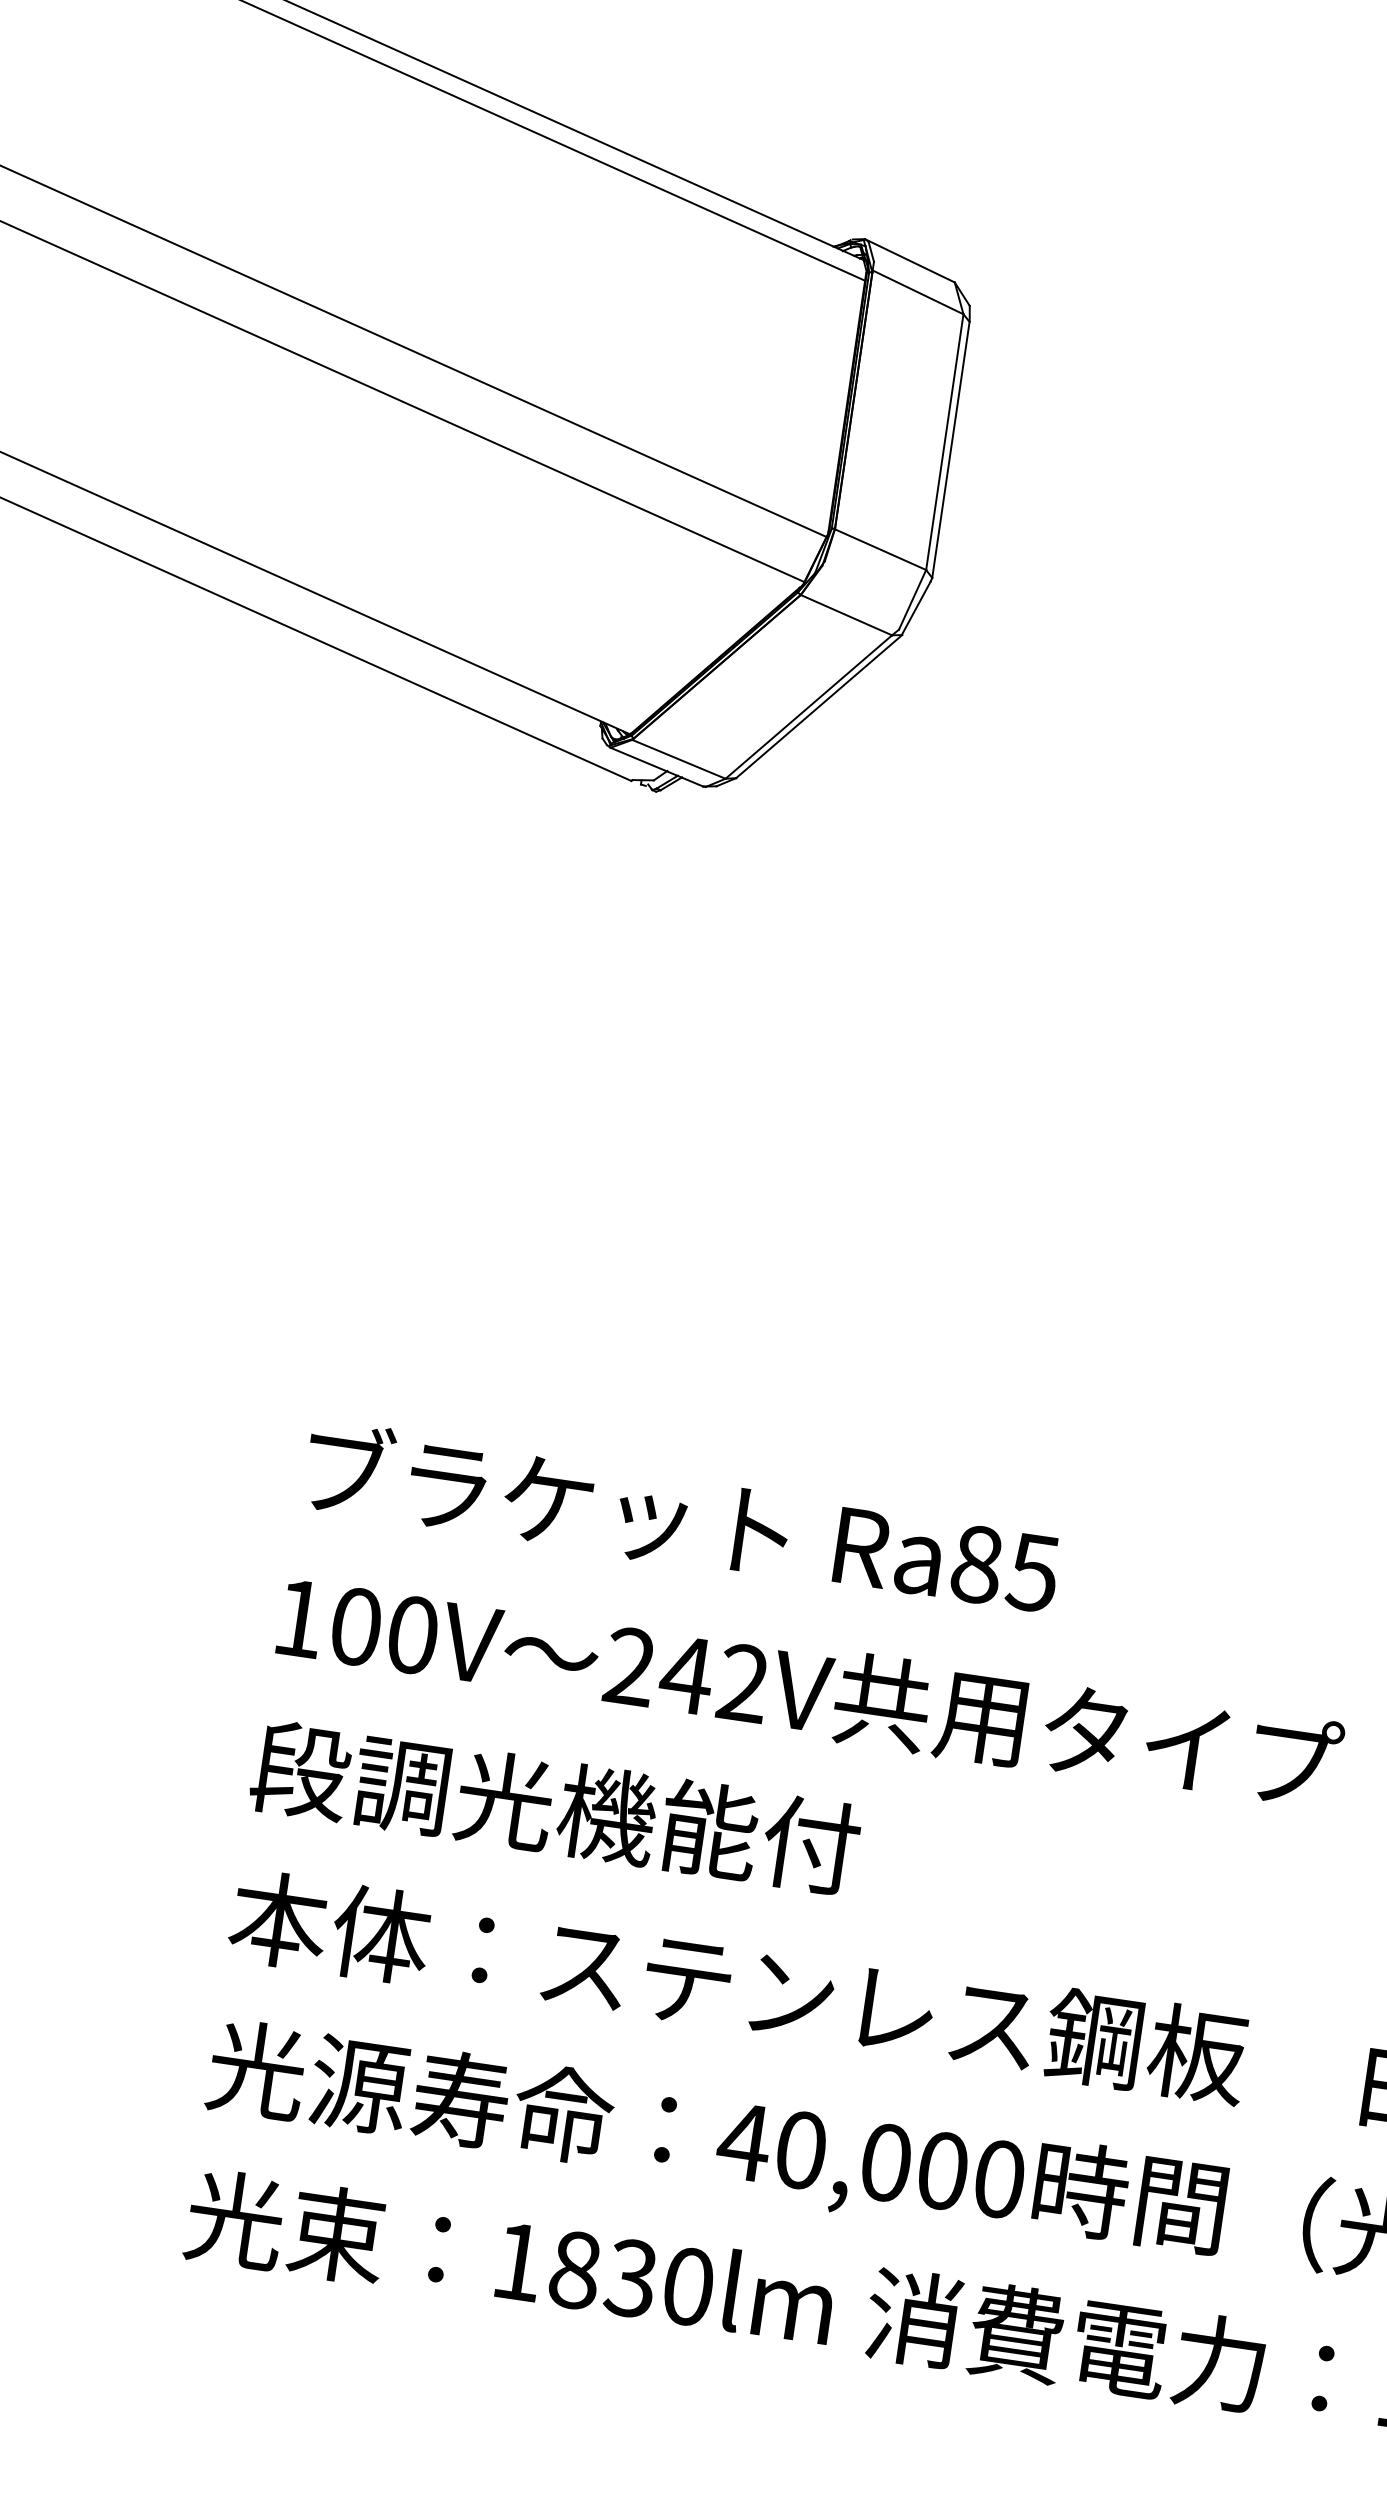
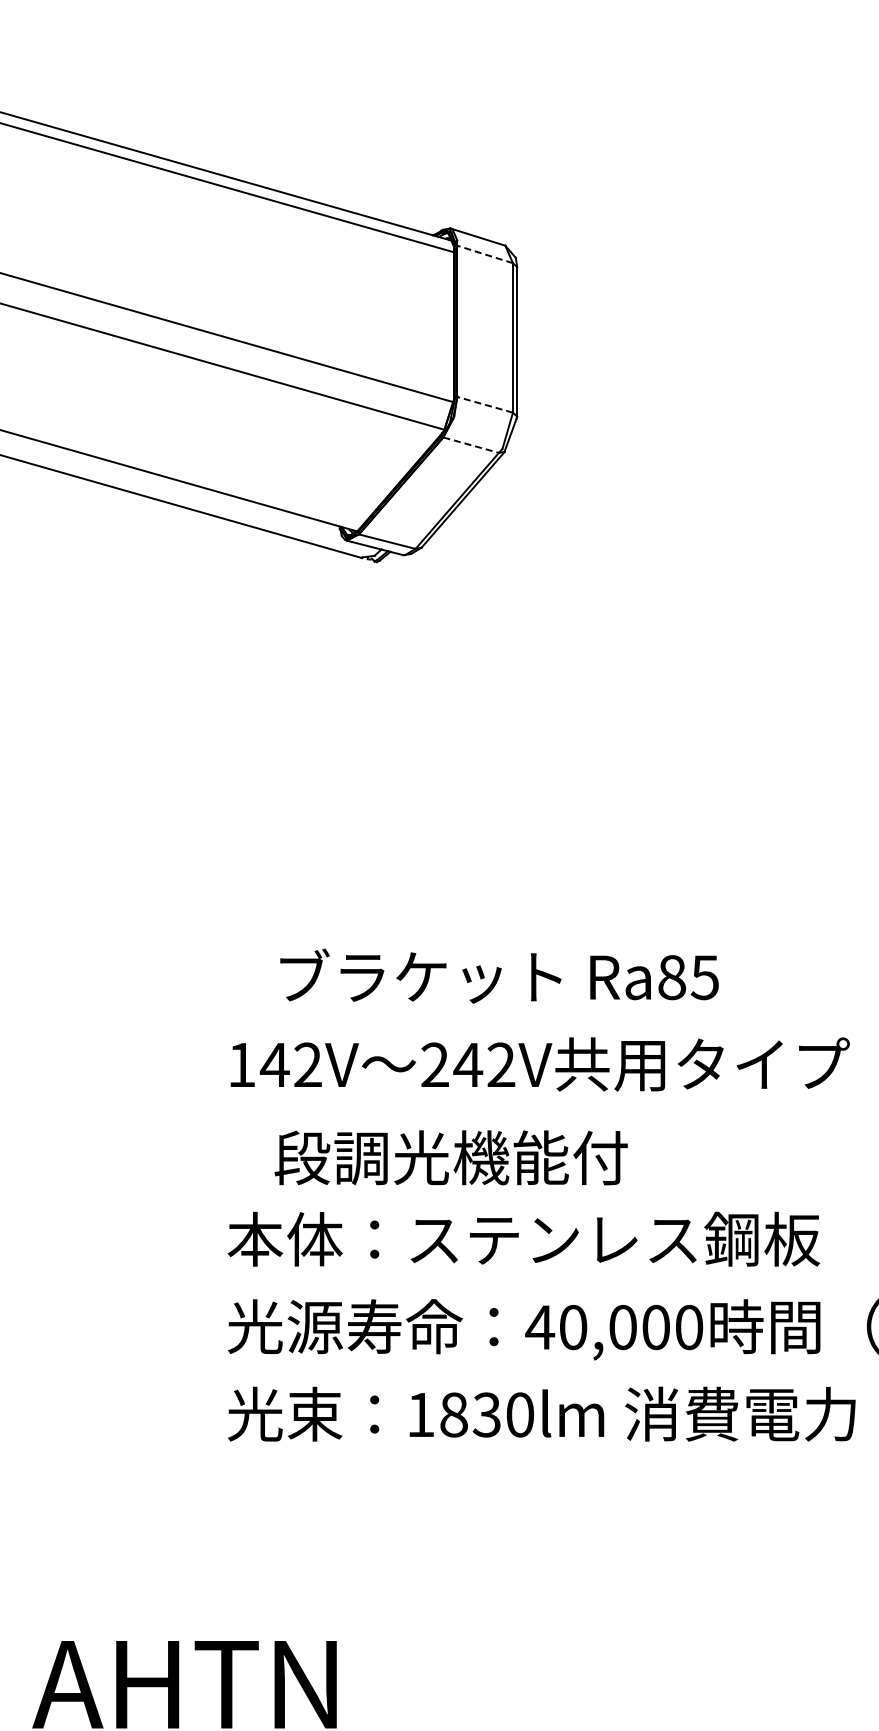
line: (916, 292) -> (484, 254), solid -> dashed
line: (881, 549) -> (485, 404), solid -> dashed
line: (847, 615) -> (471, 445), solid -> dashed
text: (682, 1517) -> (499, 975), moved
text: (382, 1629) -> (290, 1064), 100V -> 142V
text: (554, 1806) -> (450, 1157), moved

